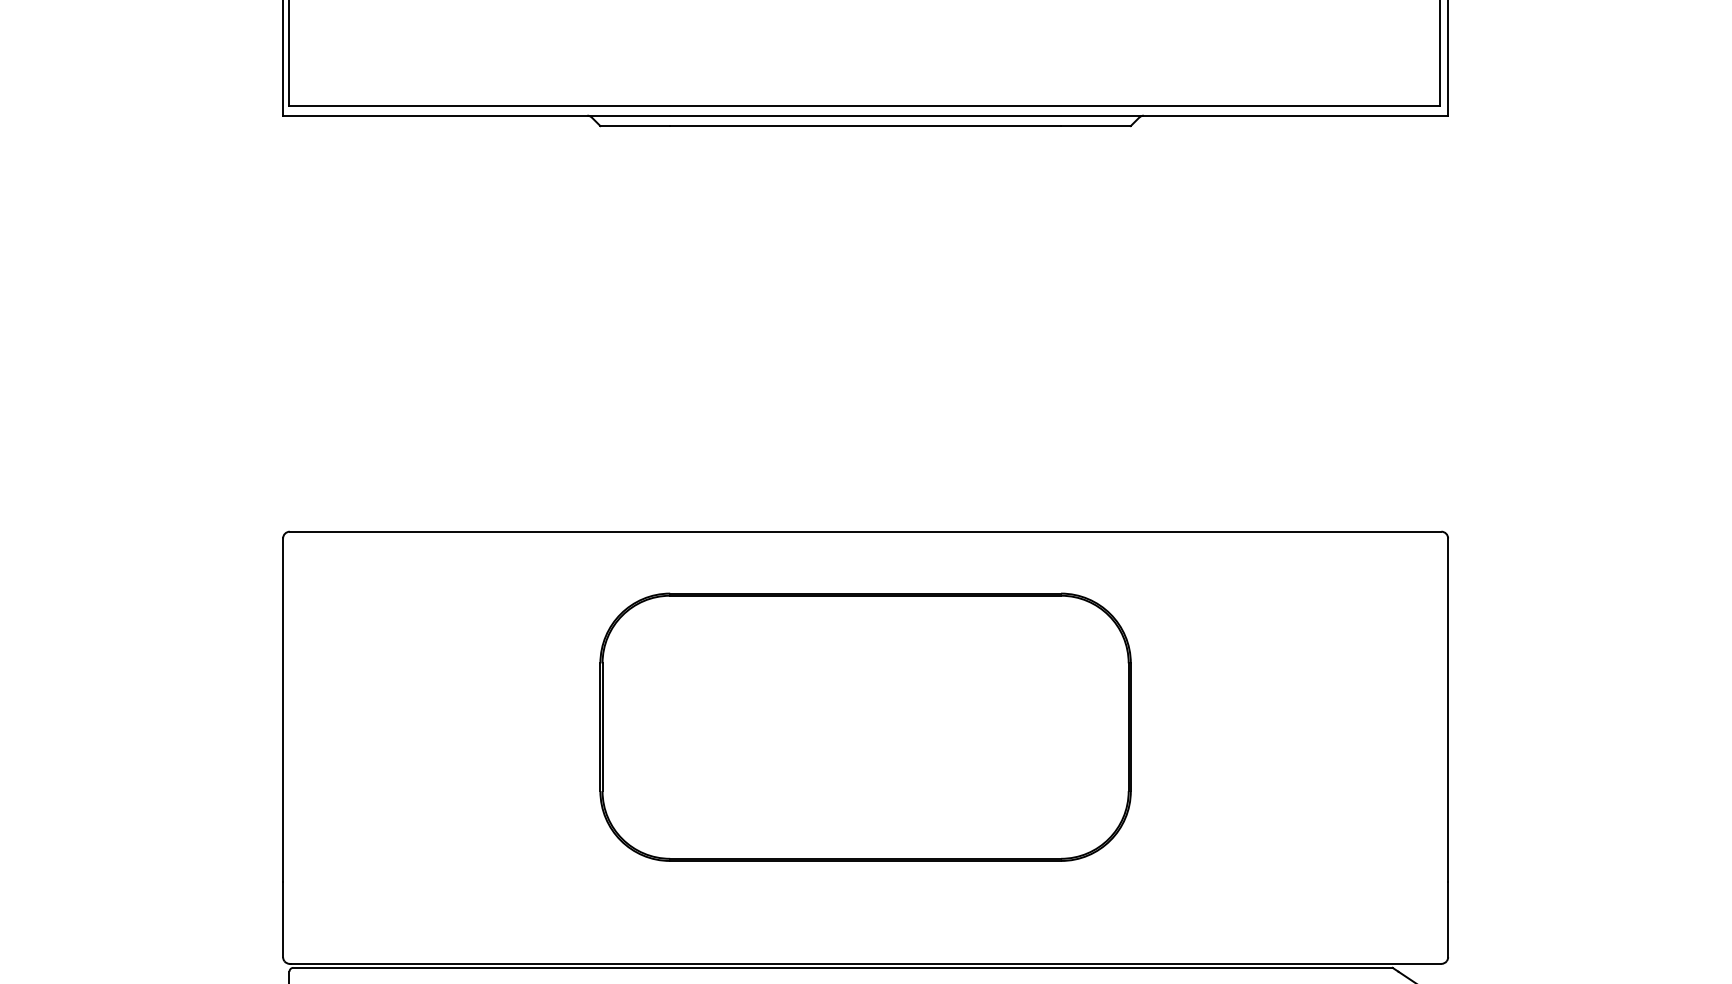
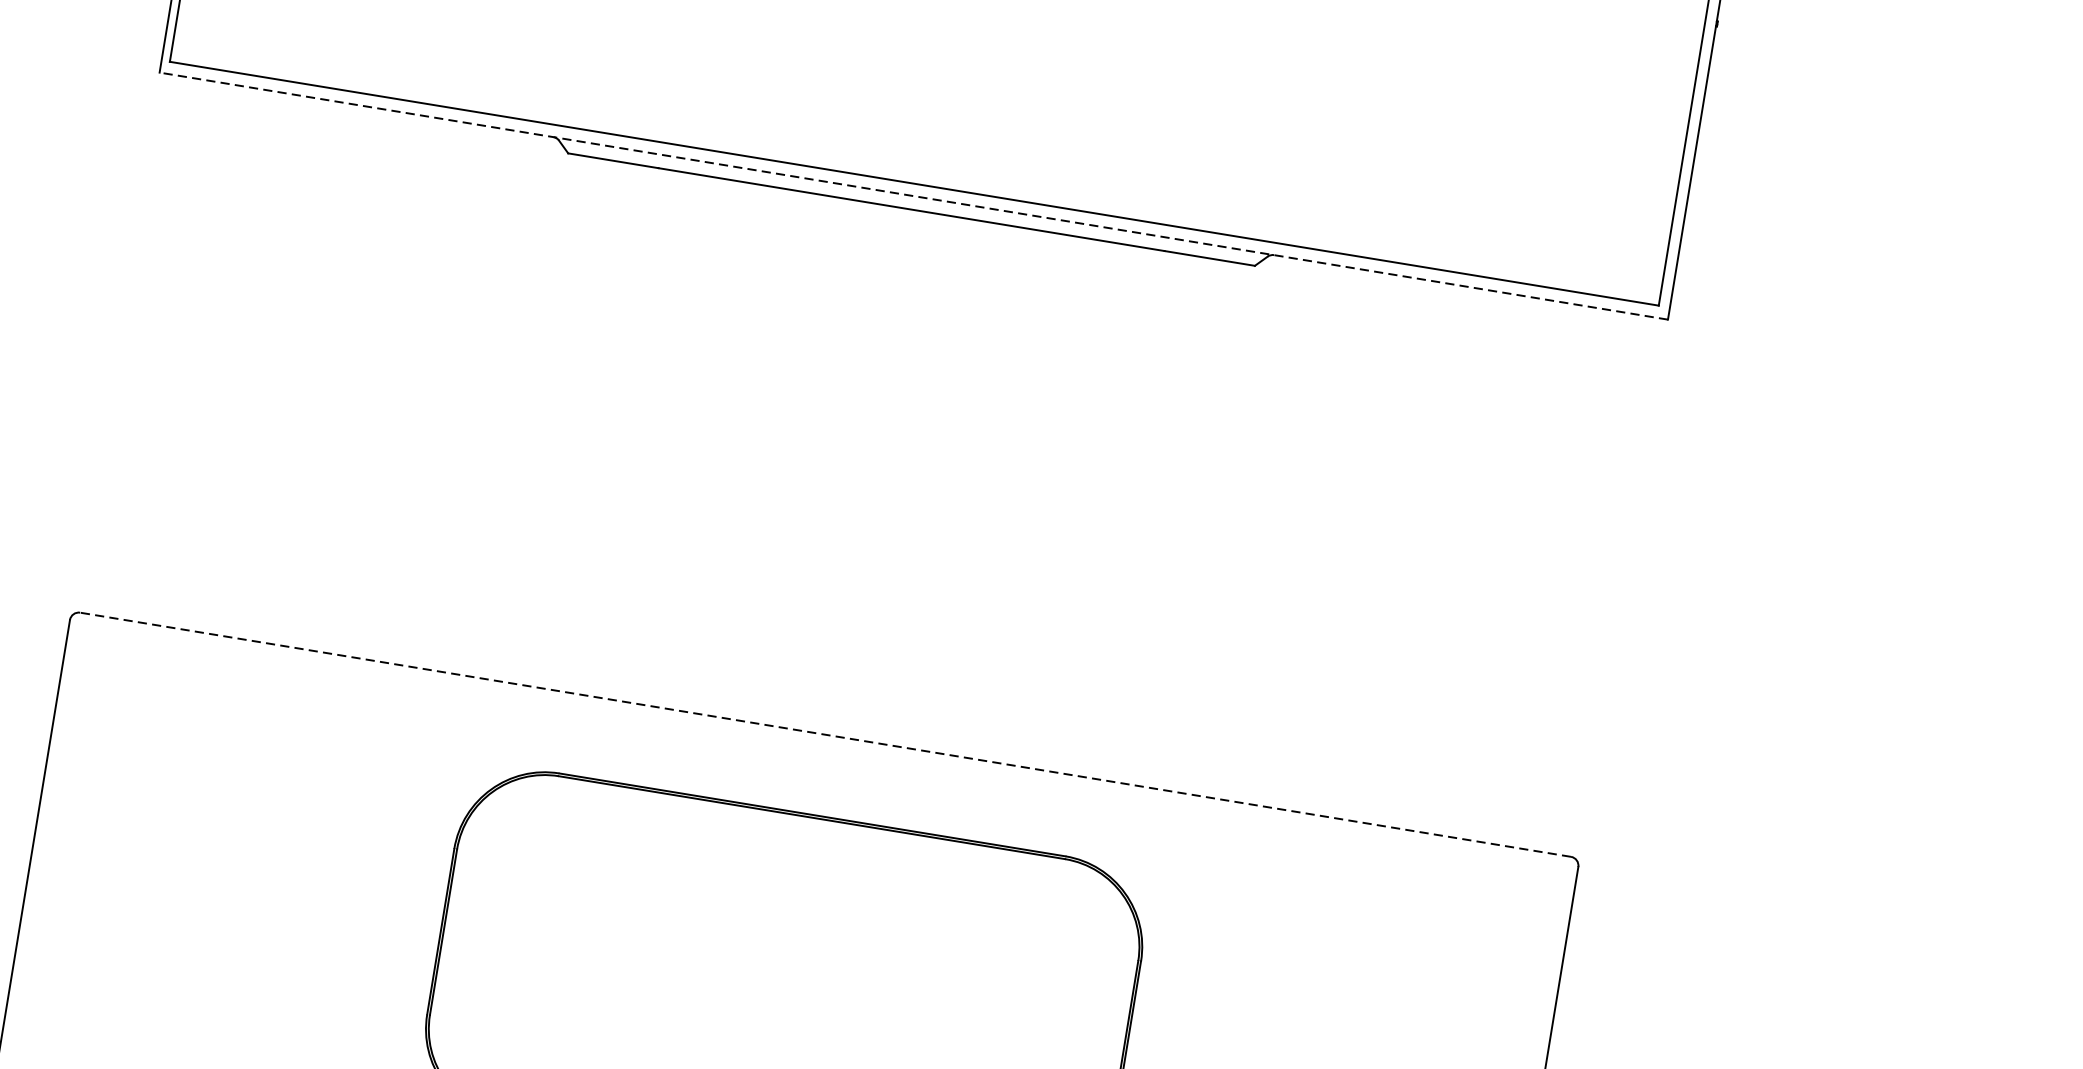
line: (865, 115) -> (913, 195), solid -> dashed
line: (865, 531) -> (825, 734), solid -> dashed

